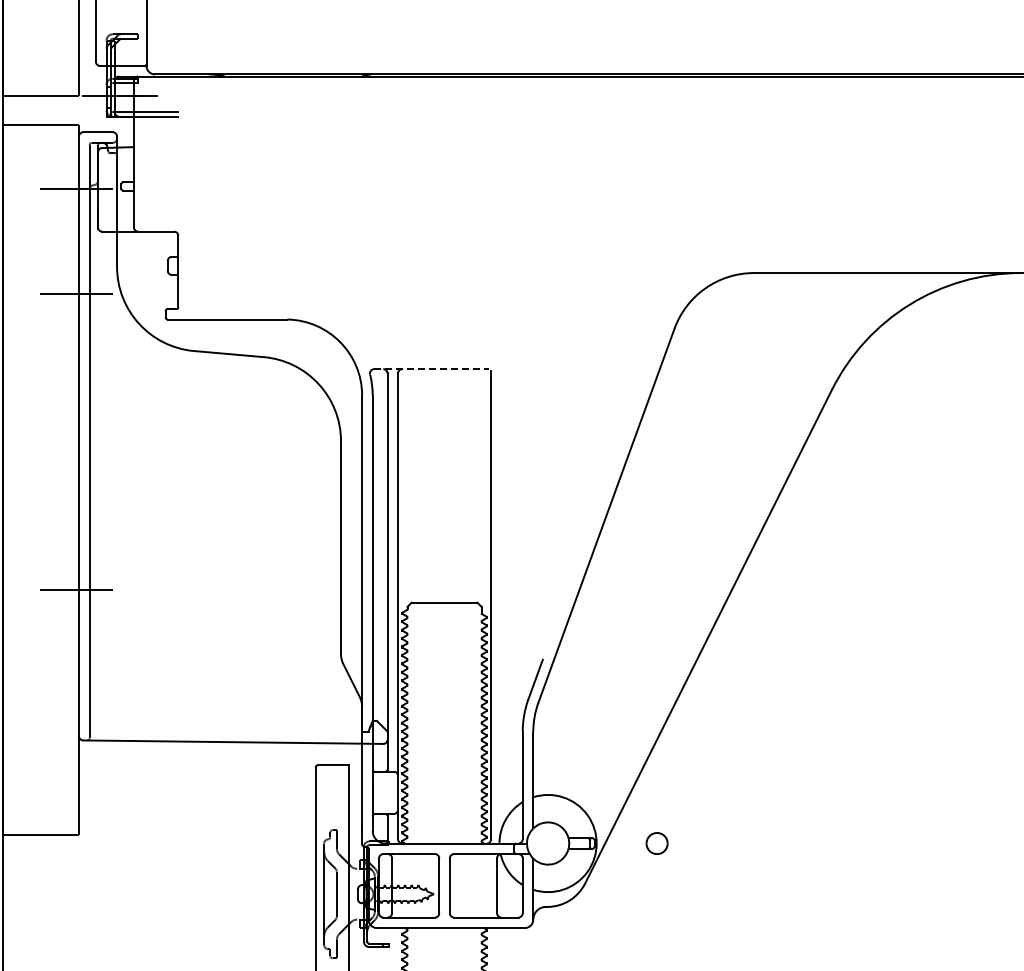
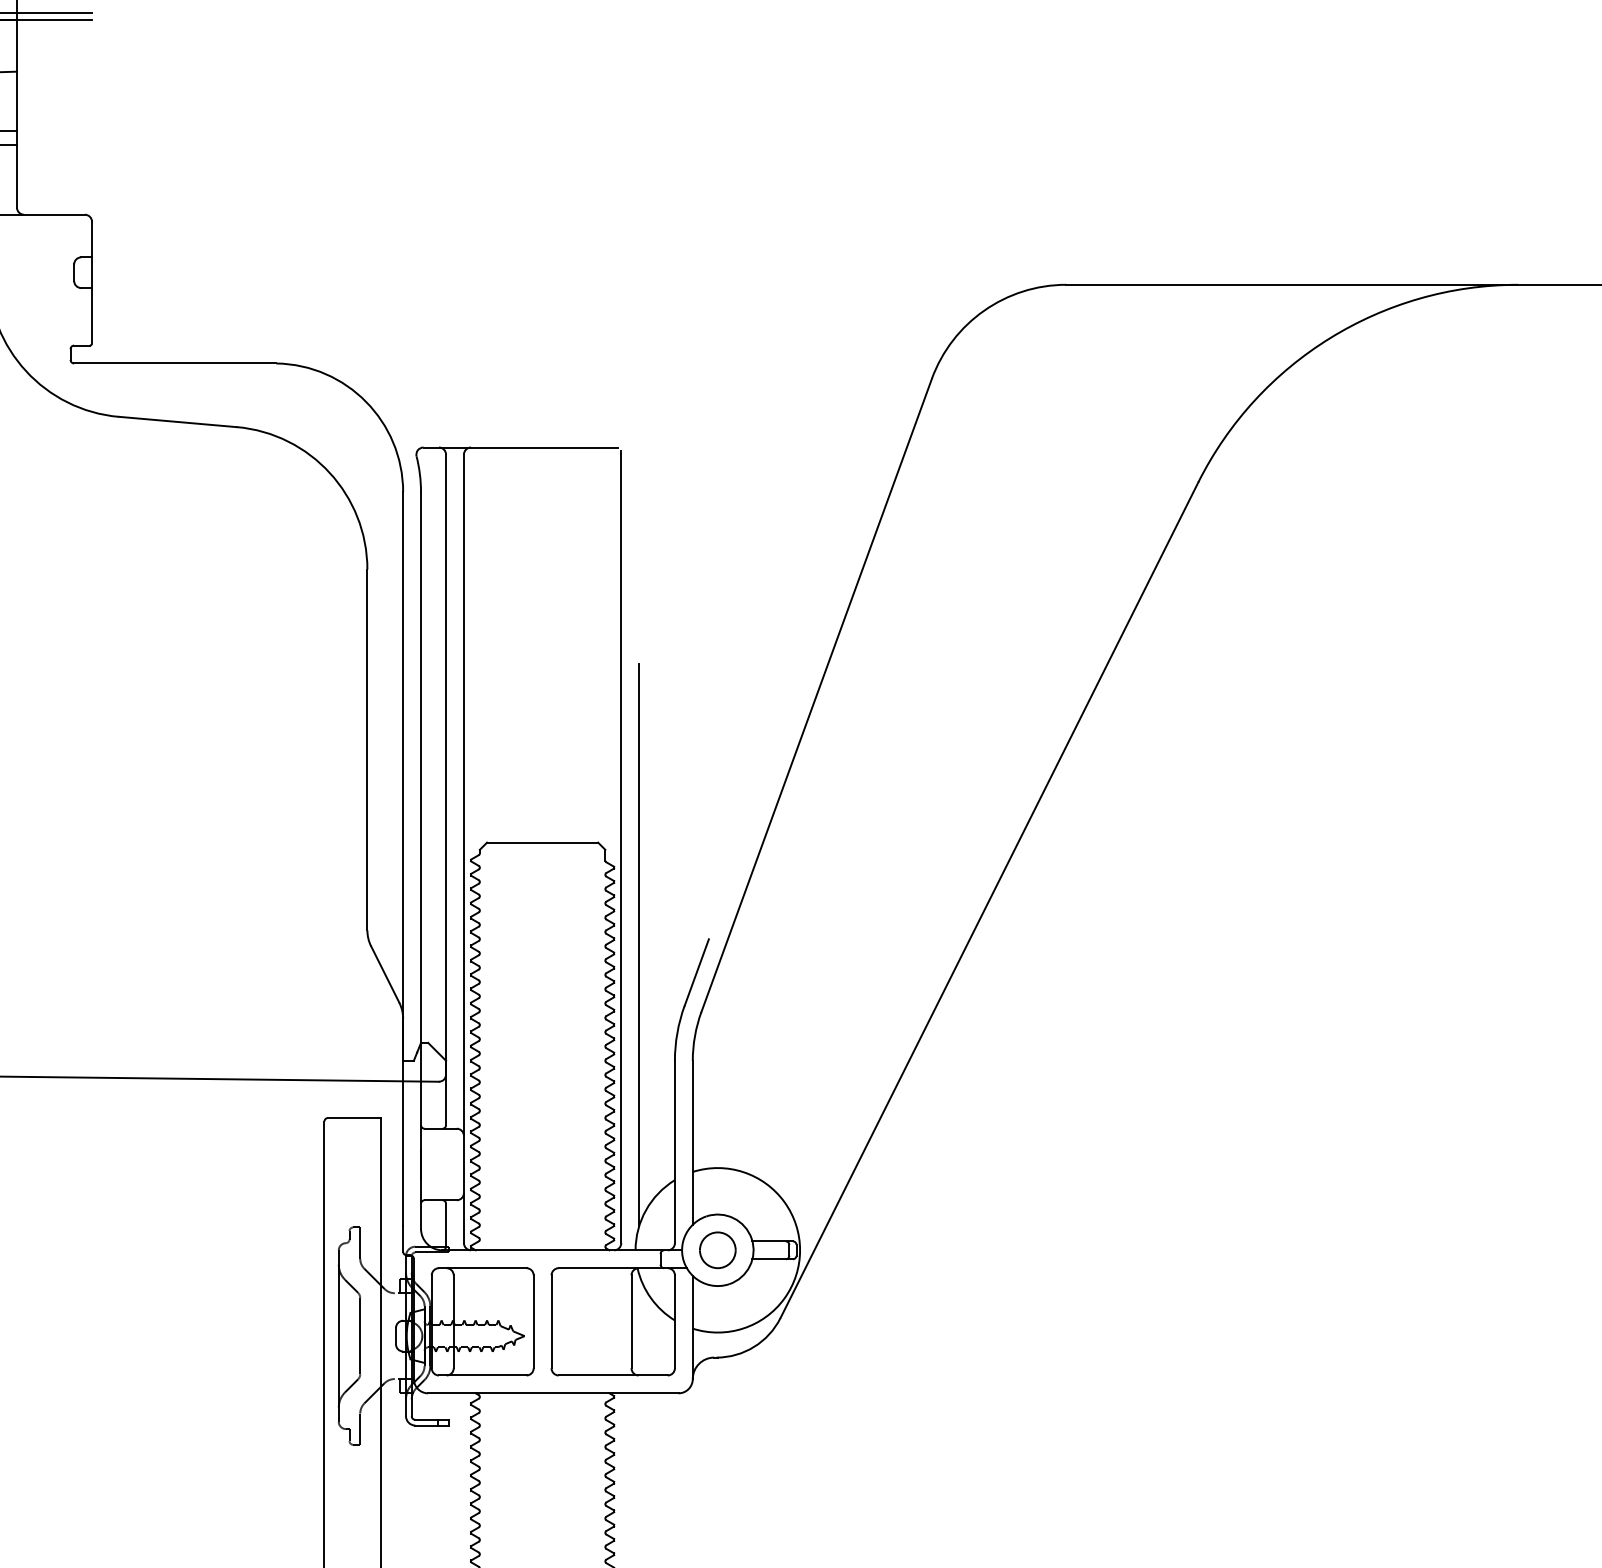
line: (432, 369) -> (522, 448), dashed -> solid
line: (501, 662) -> (638, 943), added
part: (656, 843) -> (716, 1250), moved

